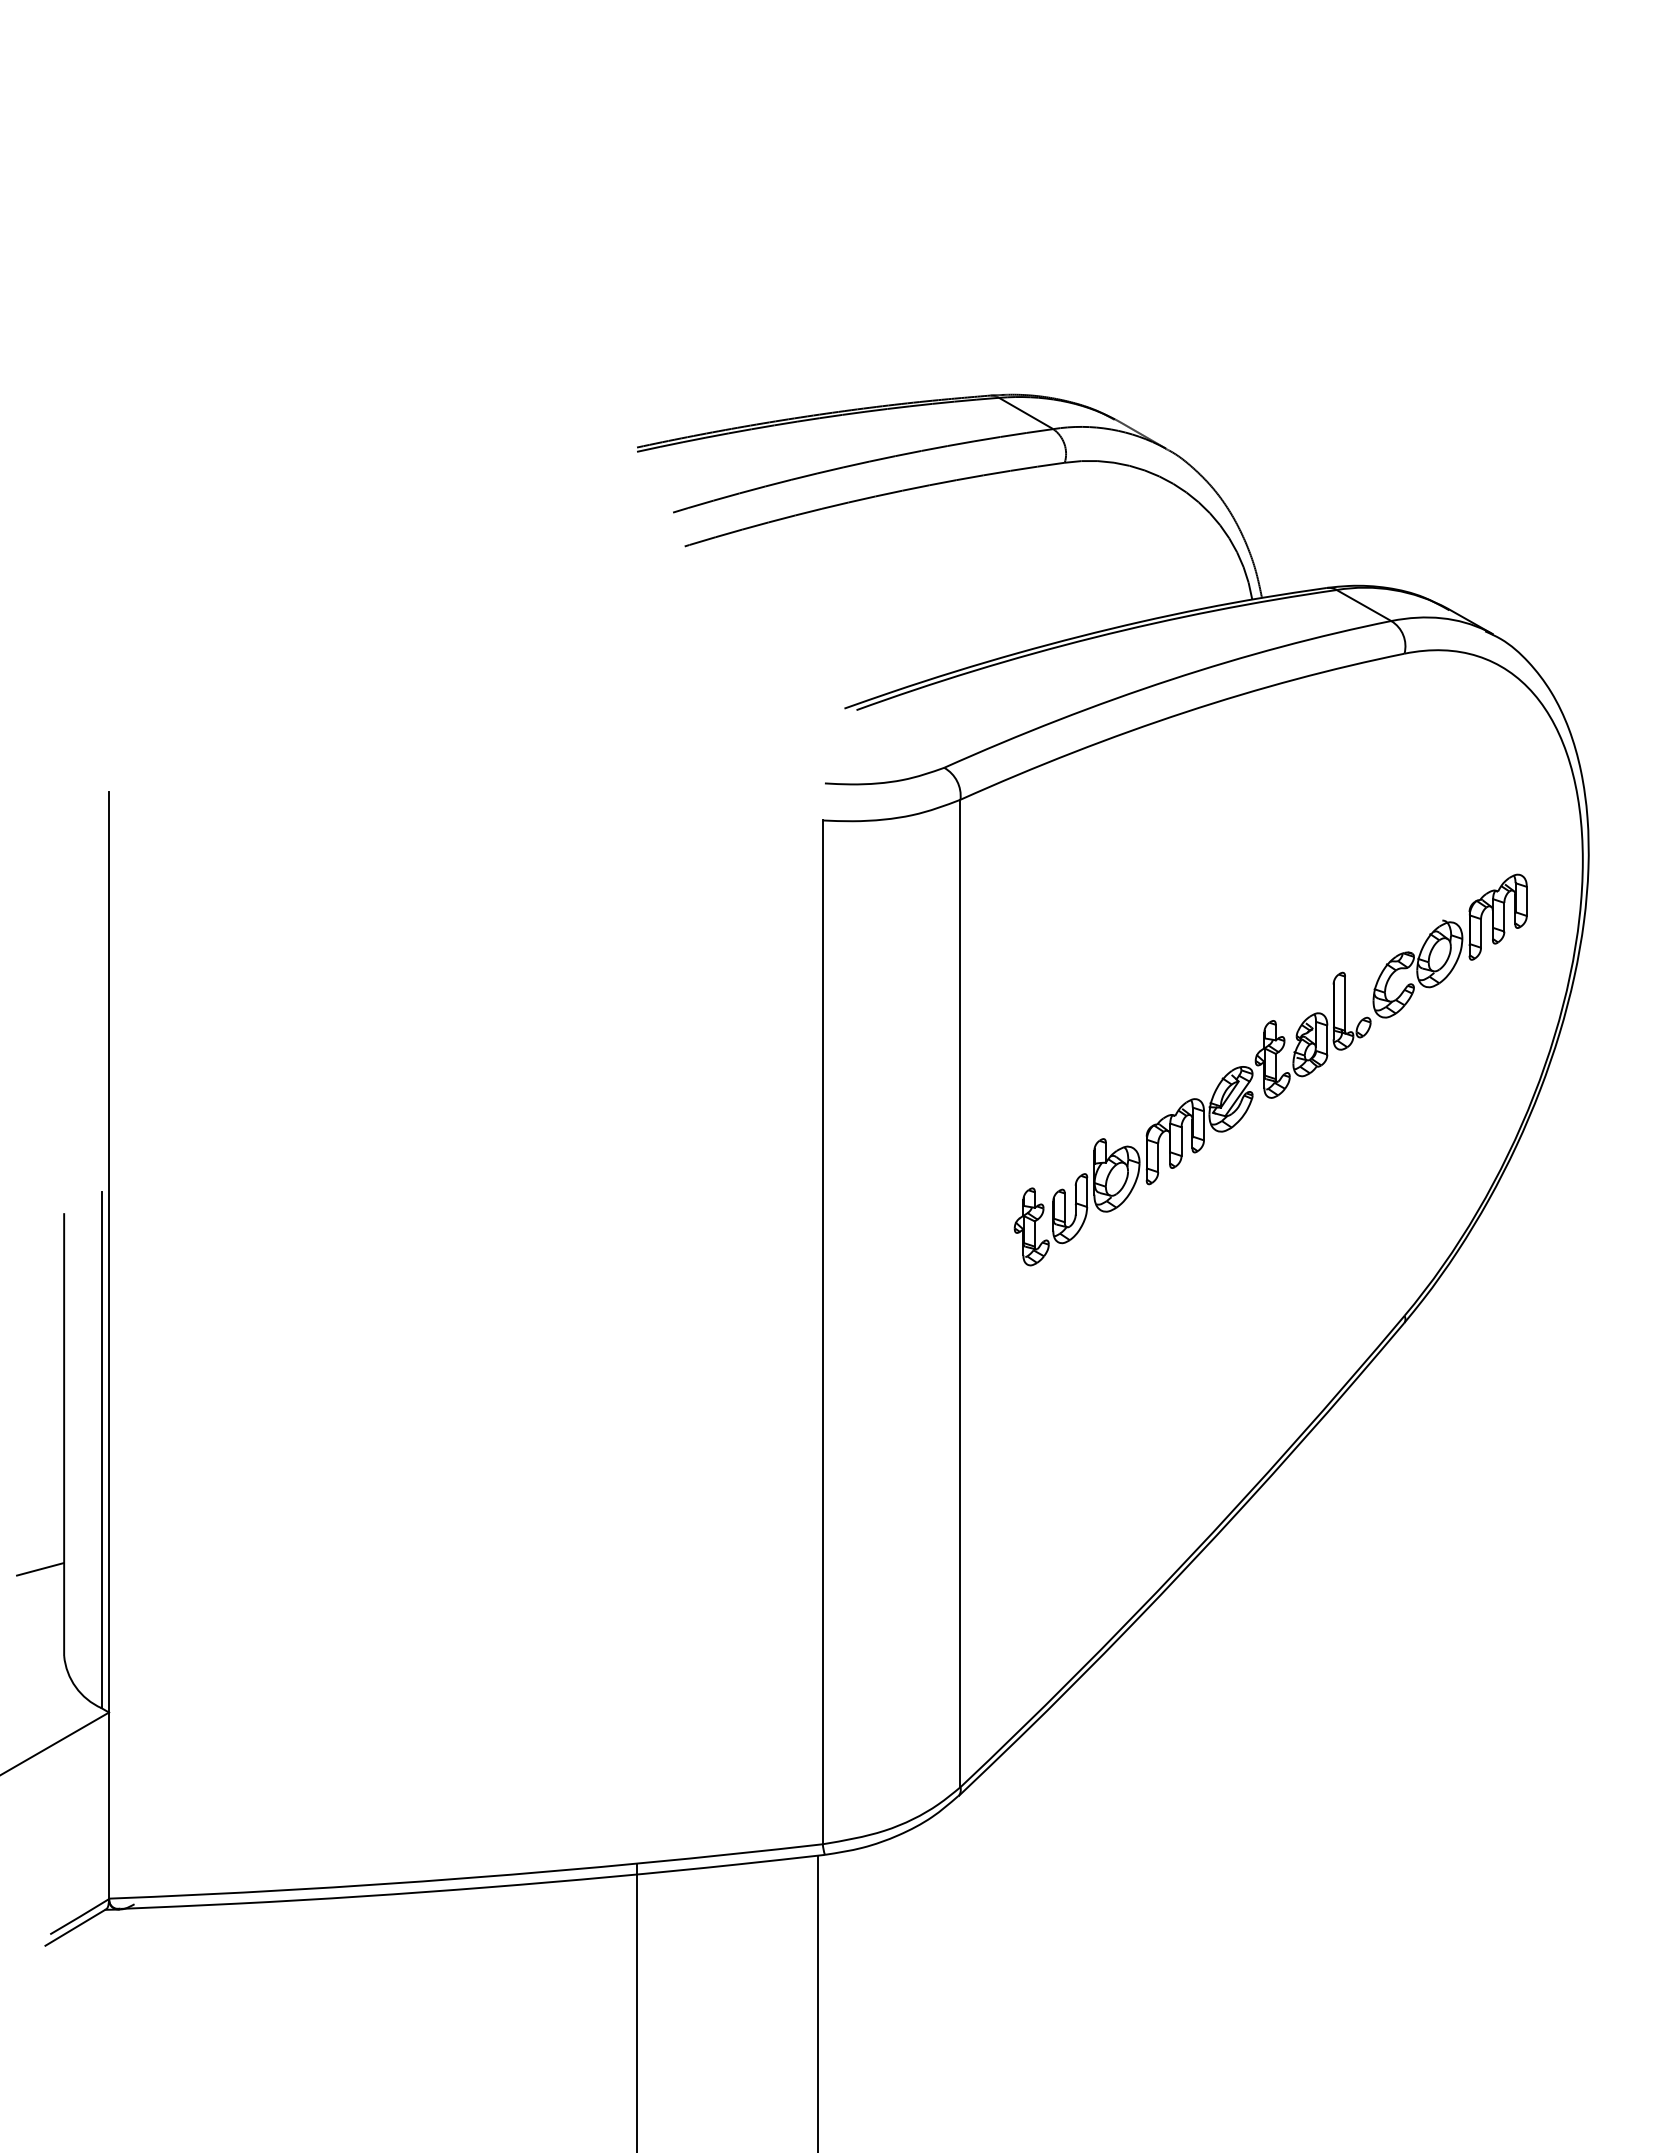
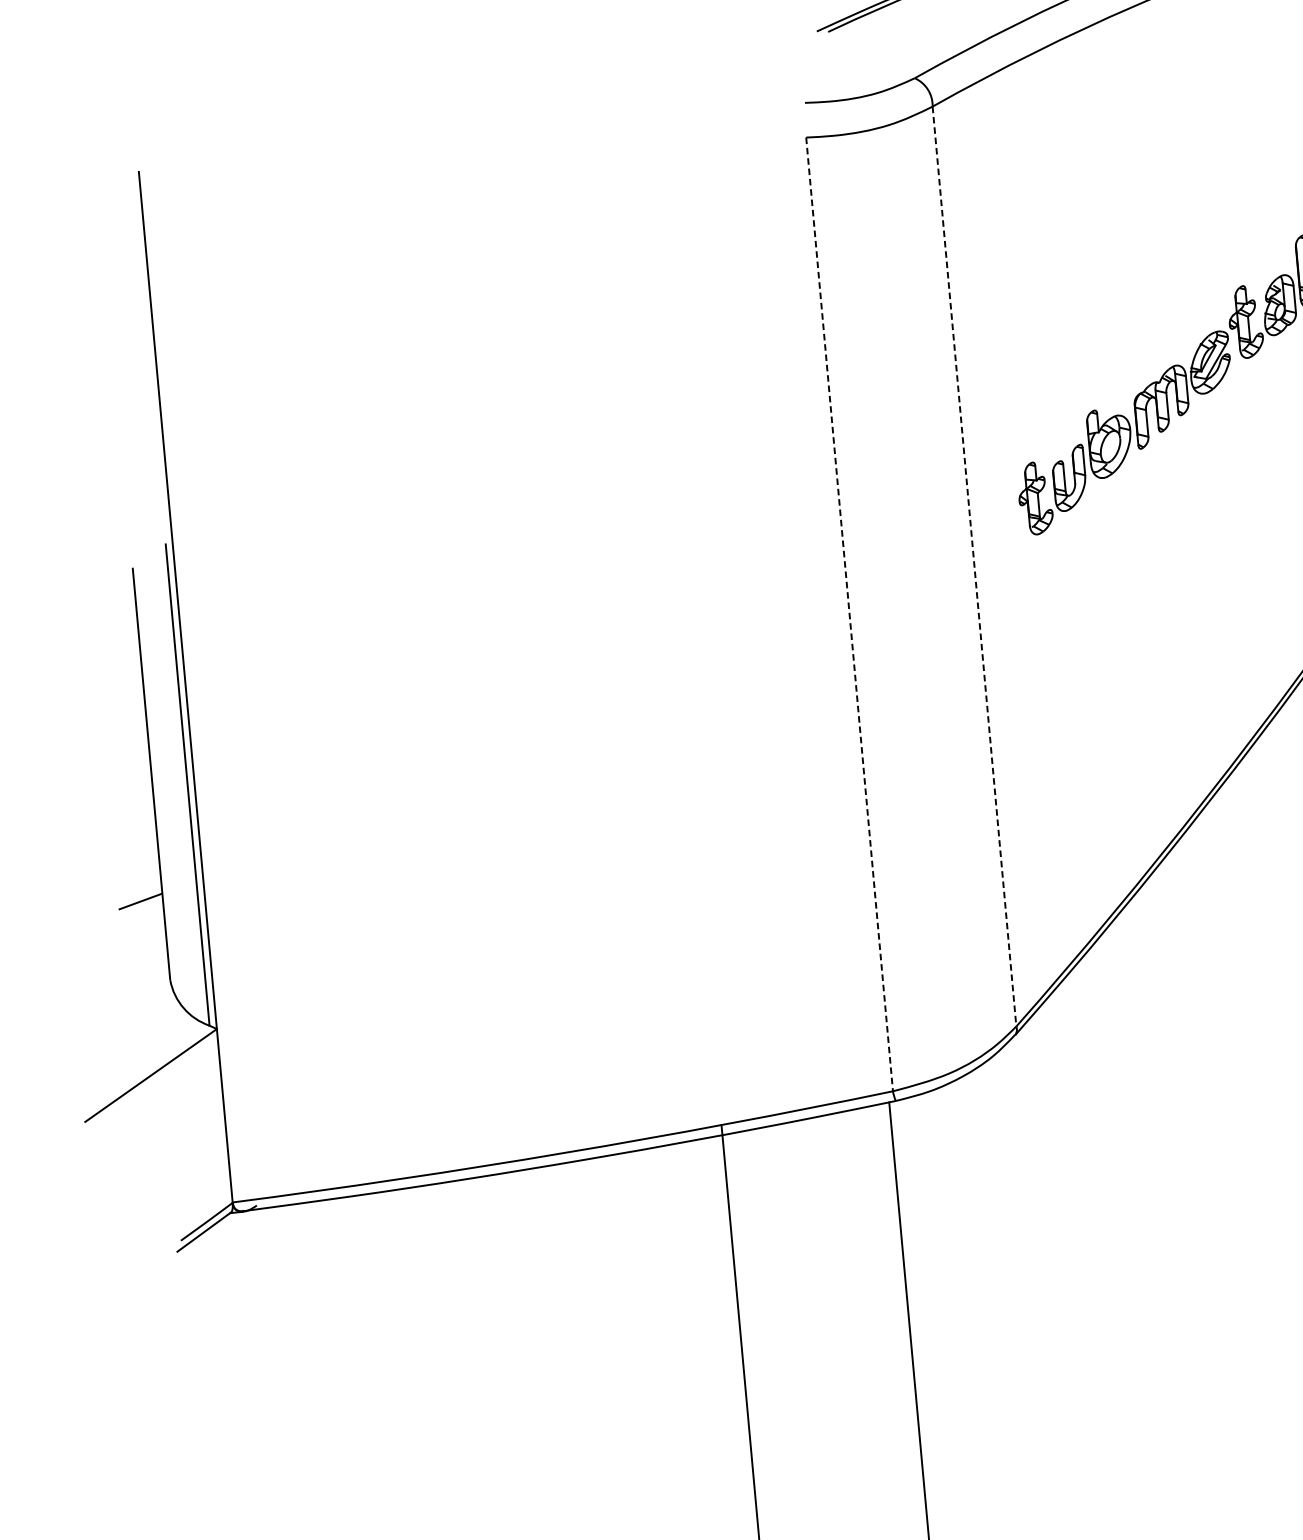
line: (960, 1293) -> (974, 566), solid -> dashed
line: (822, 1332) -> (849, 614), solid -> dashed

